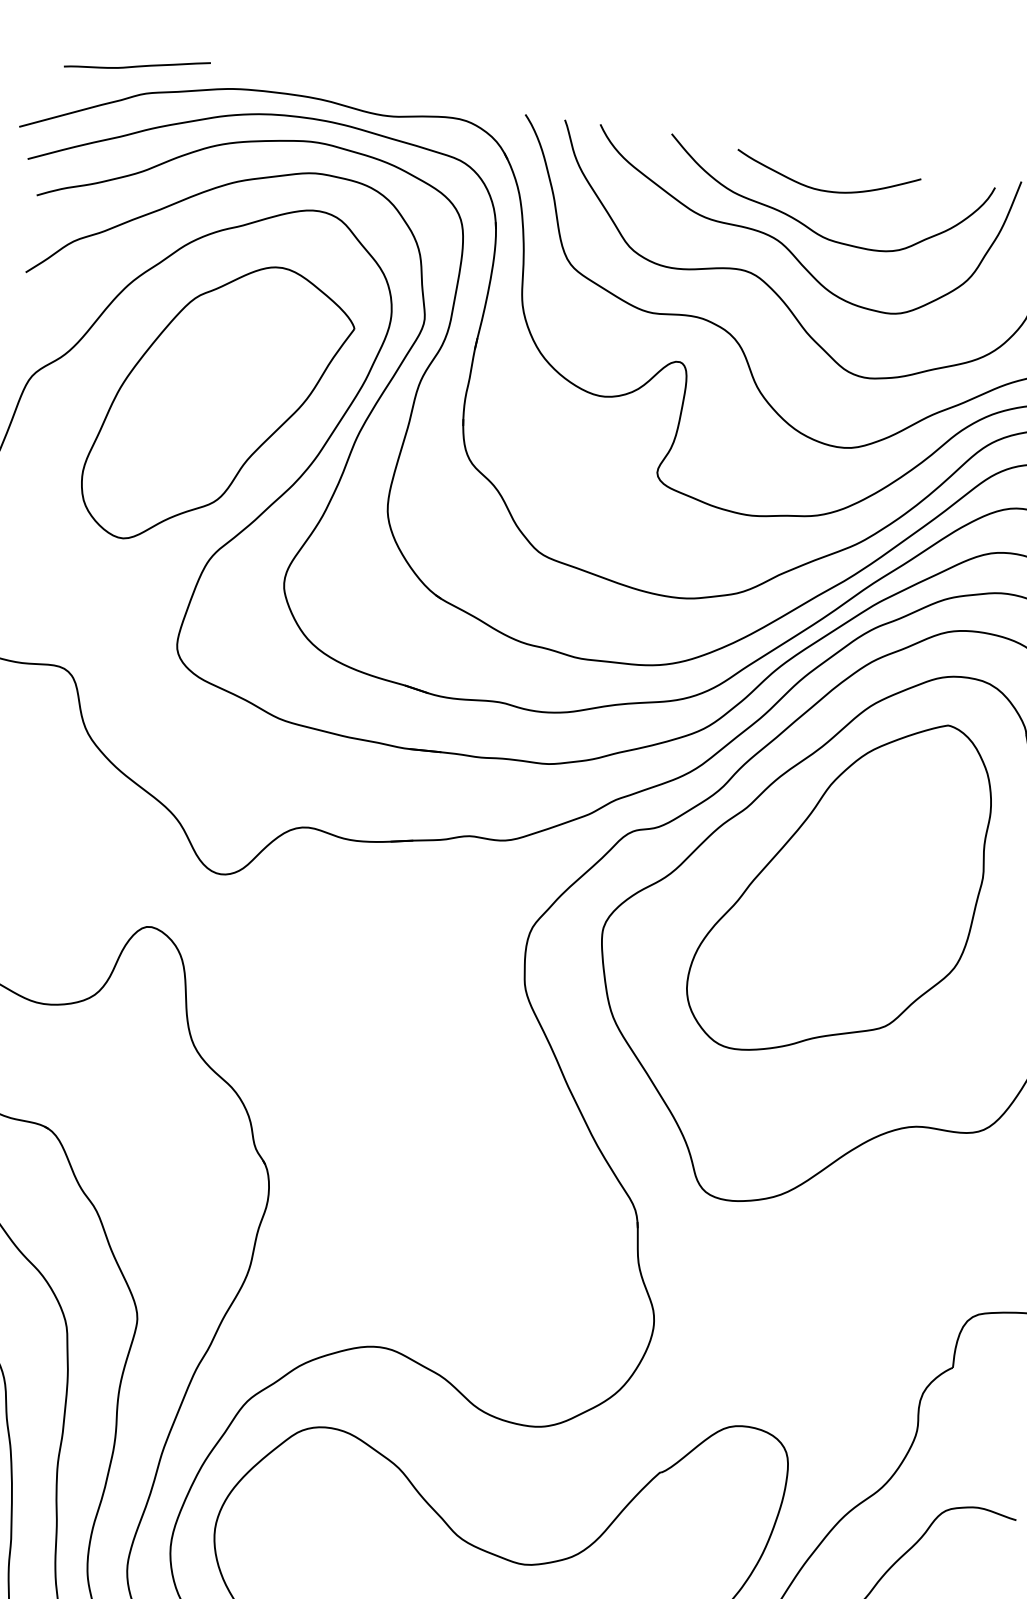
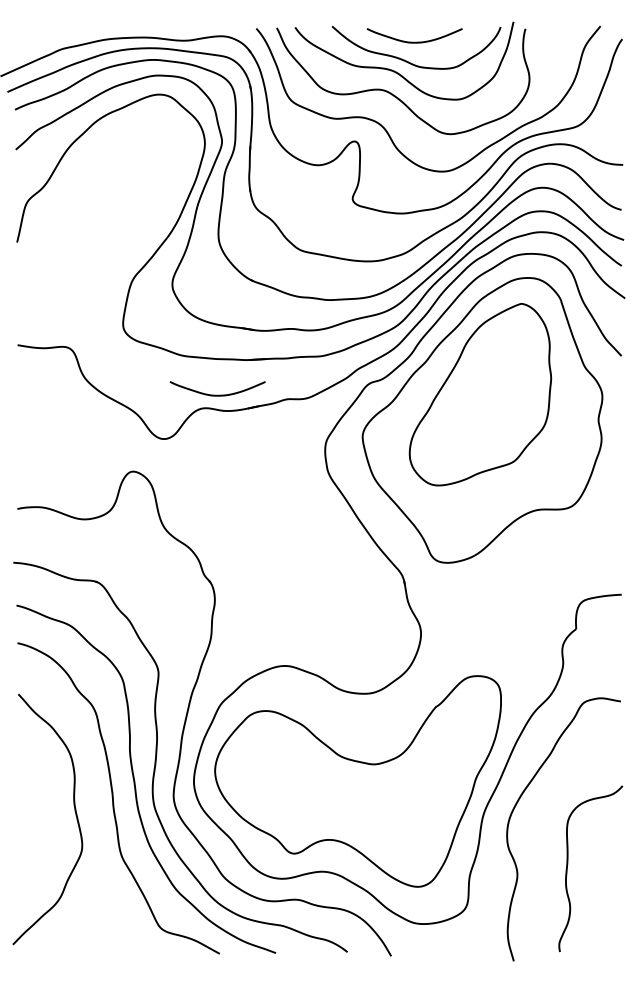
curve: (137, 65) -> (55, 35), removed
part: (216, 405) -> (123, 201), removed
curve: (336, 805) -> (217, 394), added

